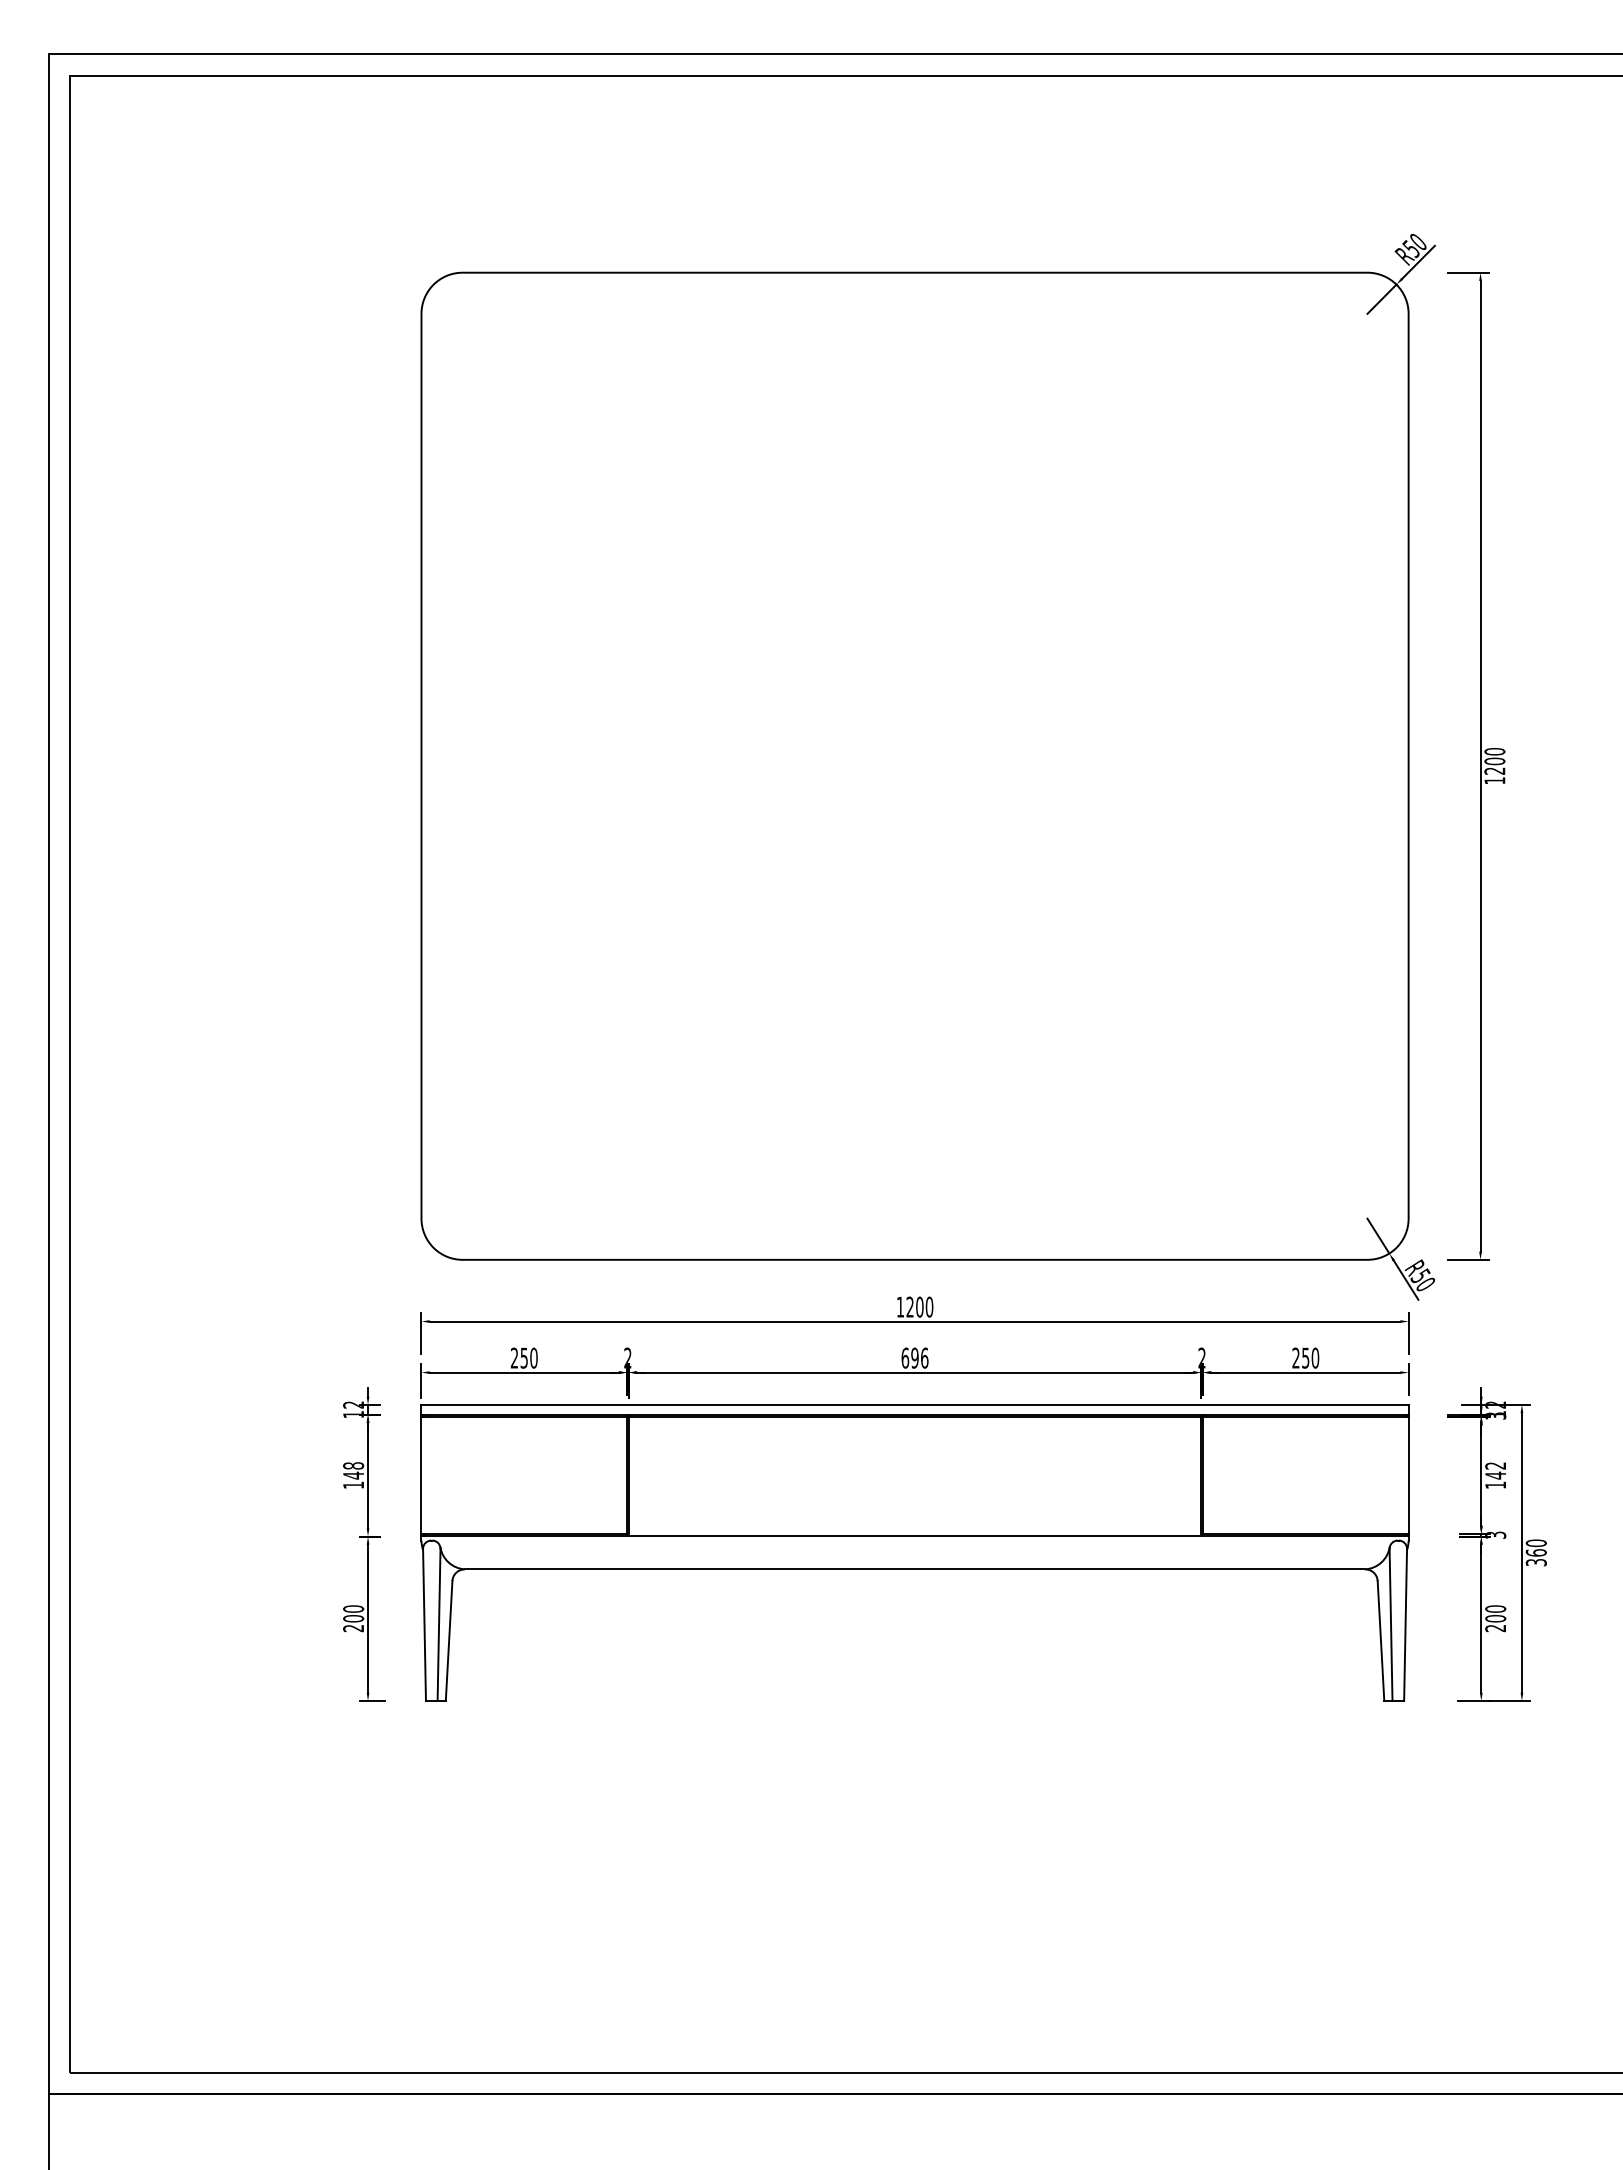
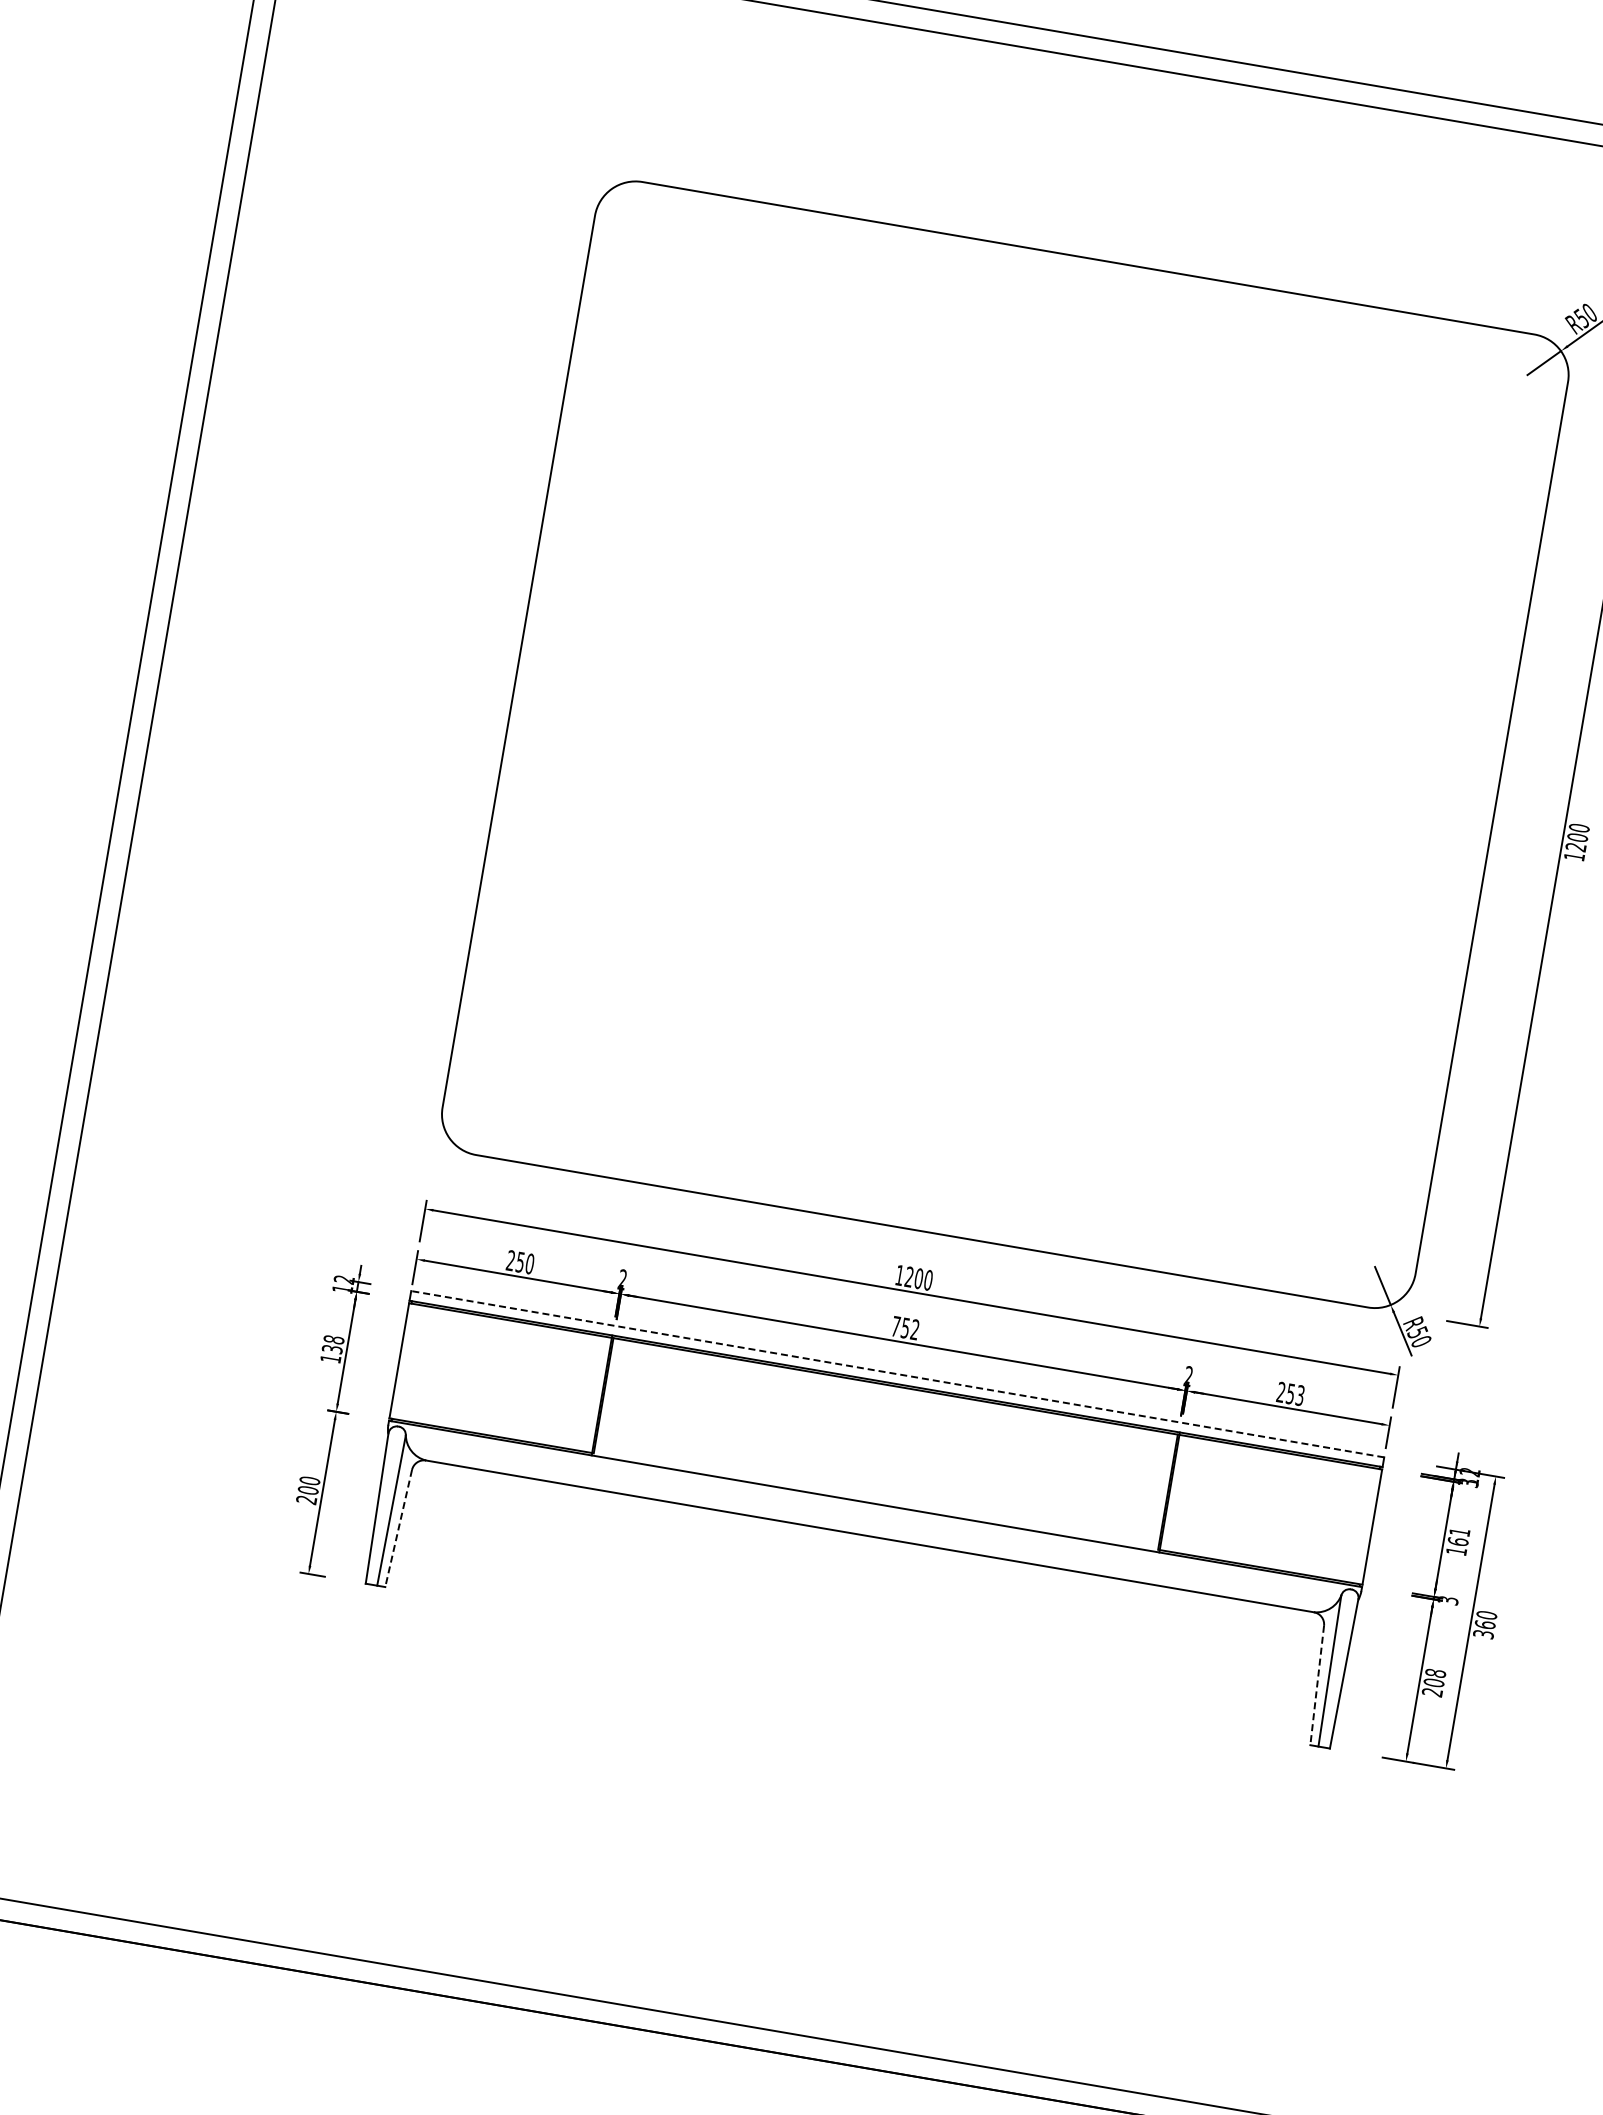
text: (914, 1357) -> (905, 1327), 696 -> 752
text: (1315, 1357) -> (1300, 1395), 250 -> 253
line: (915, 1404) -> (898, 1373), solid -> dashed
text: (1495, 1470) -> (1458, 1536), 142 -> 161
text: (353, 1475) -> (332, 1349), 148 -> 138
text: (1495, 1608) -> (1435, 1672), 200 -> 208
line: (449, 1641) -> (398, 1529), solid -> dashed
line: (1381, 1641) -> (1317, 1686), solid -> dashed

